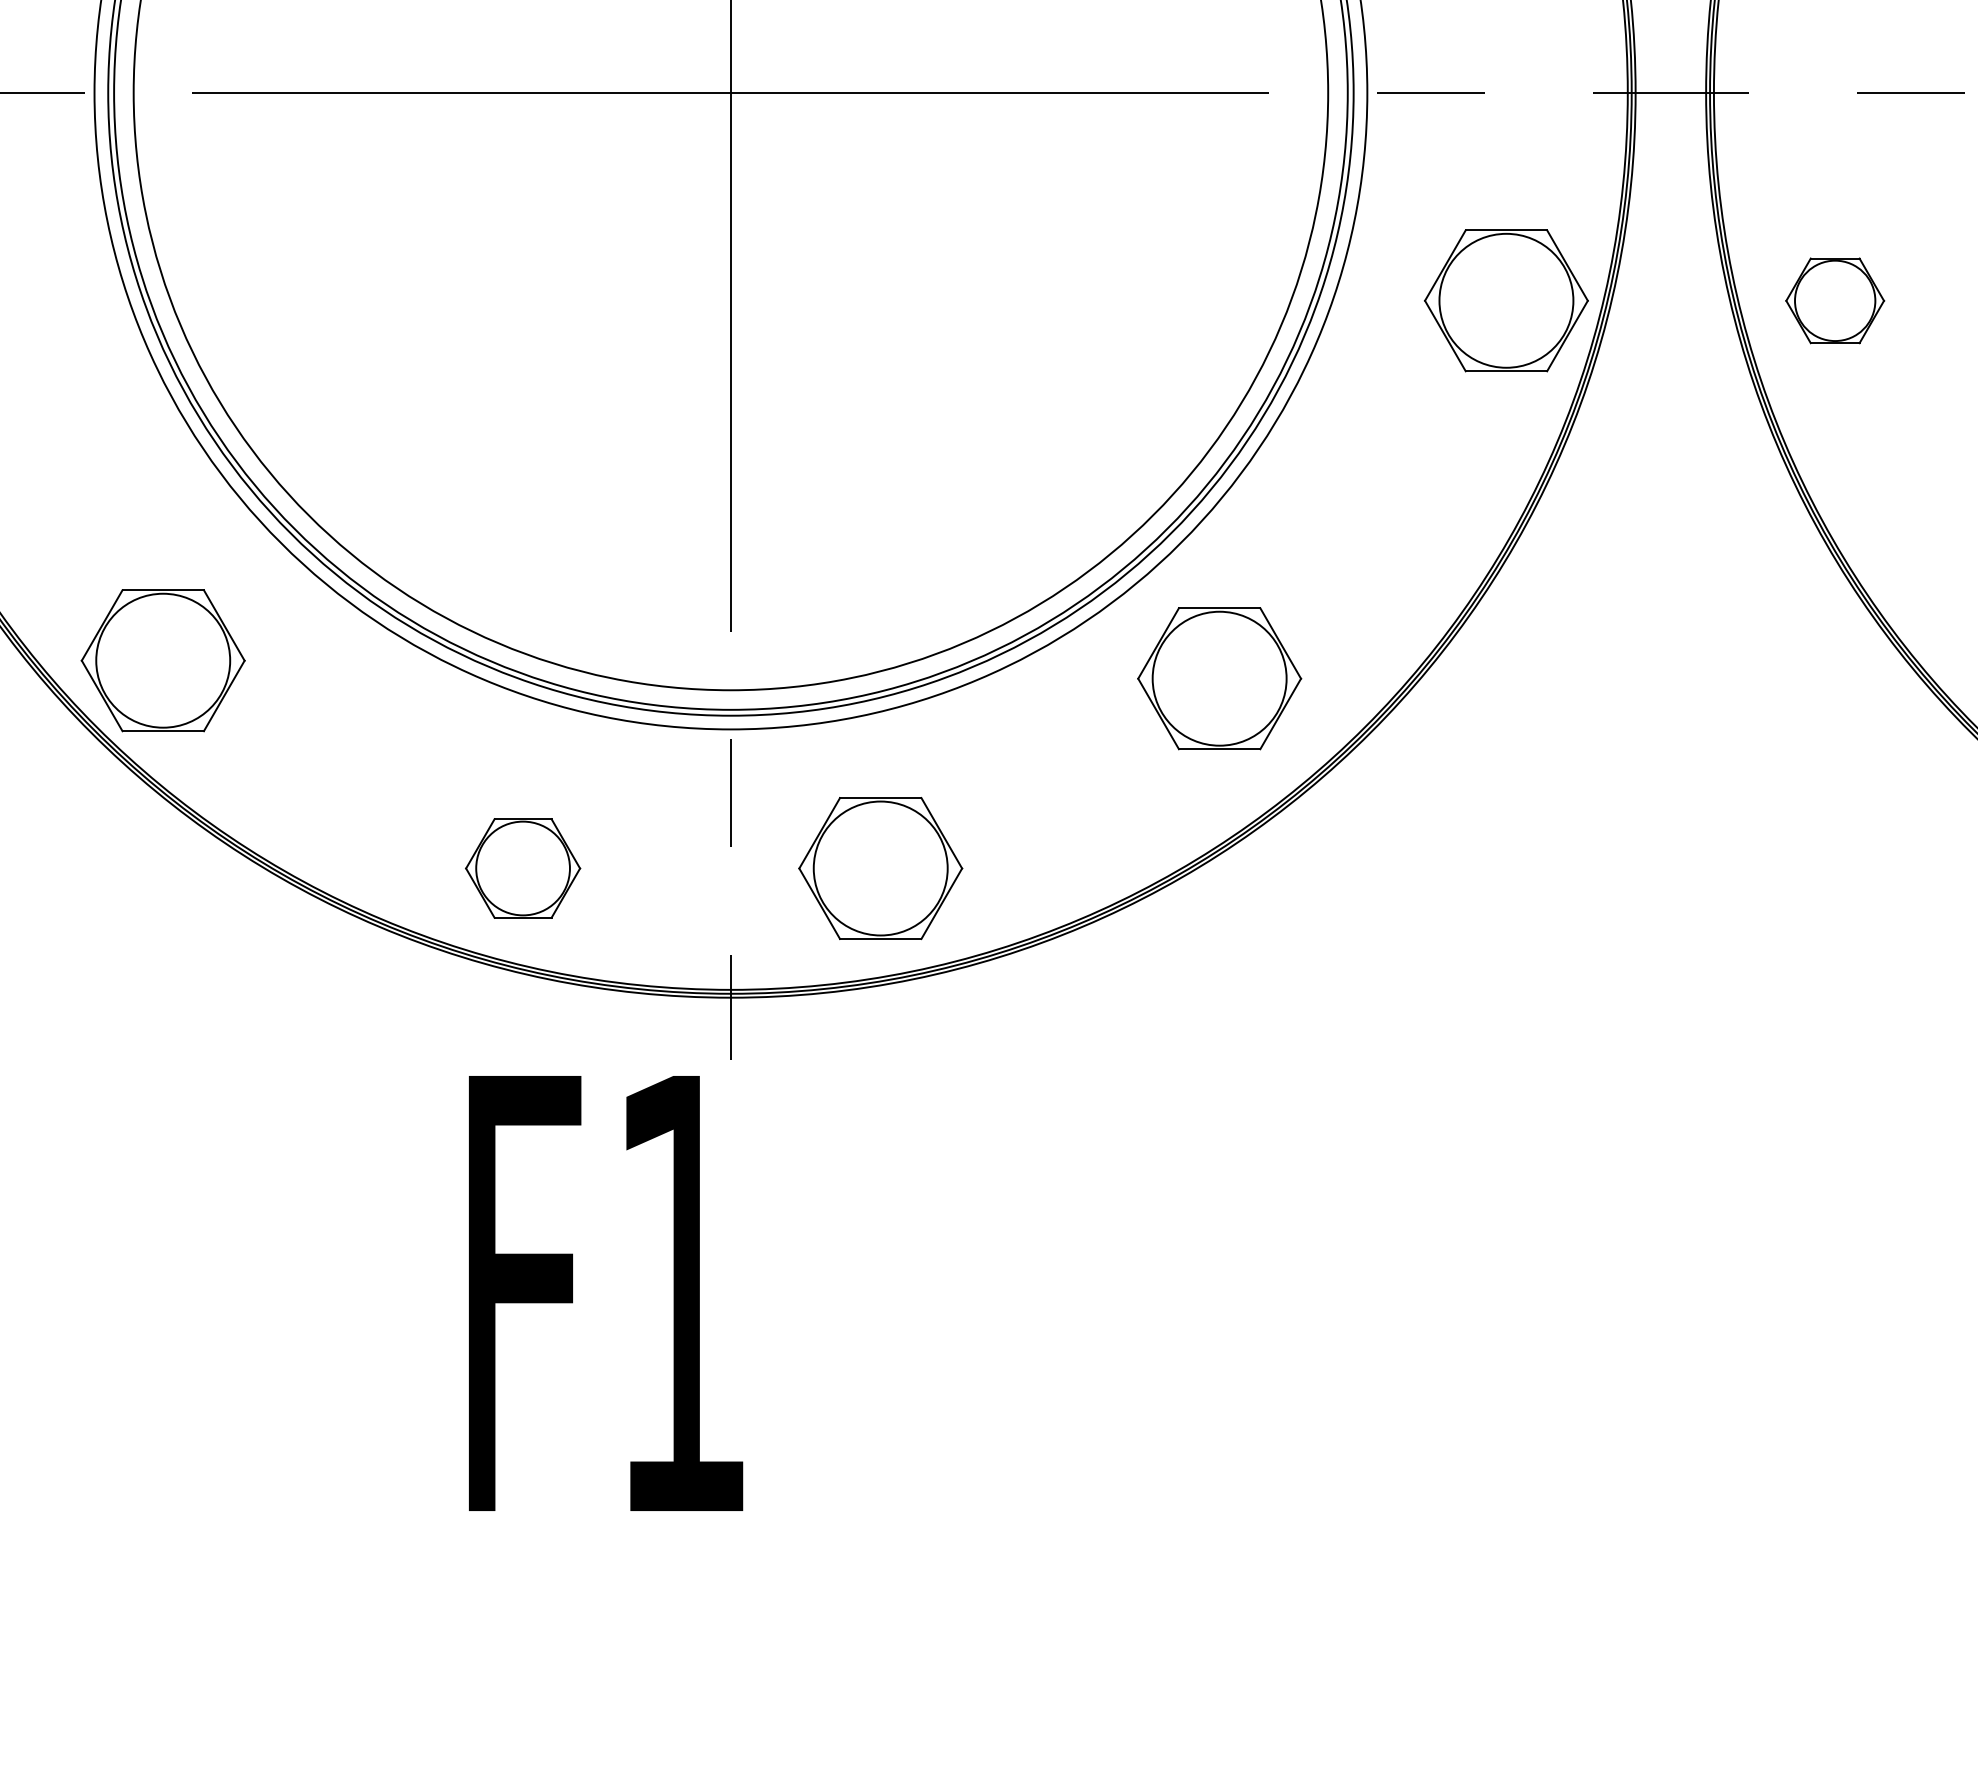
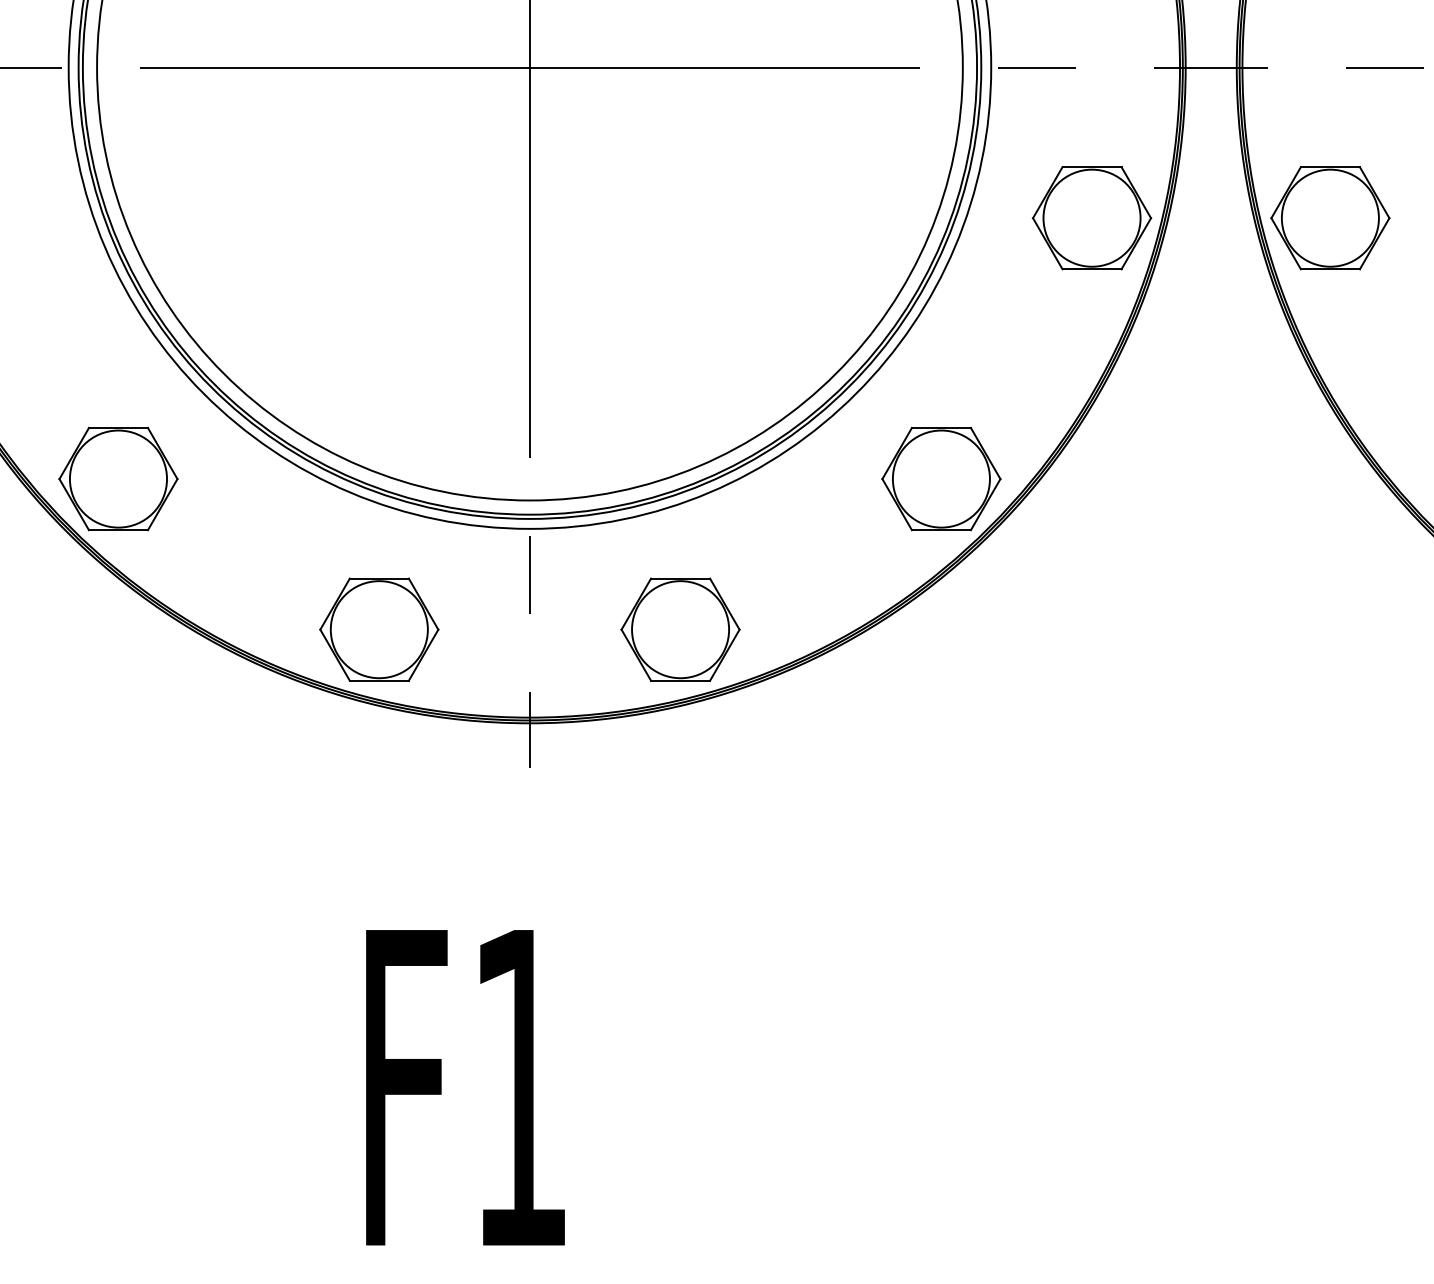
part: (1834, 300) -> (1329, 217), size x1.67
part: (1219, 678) -> (941, 478), moved
part: (522, 868) -> (378, 629), size x1.43
part: (880, 868) -> (680, 629), moved
text: (606, 1293) -> (465, 1087), moved

